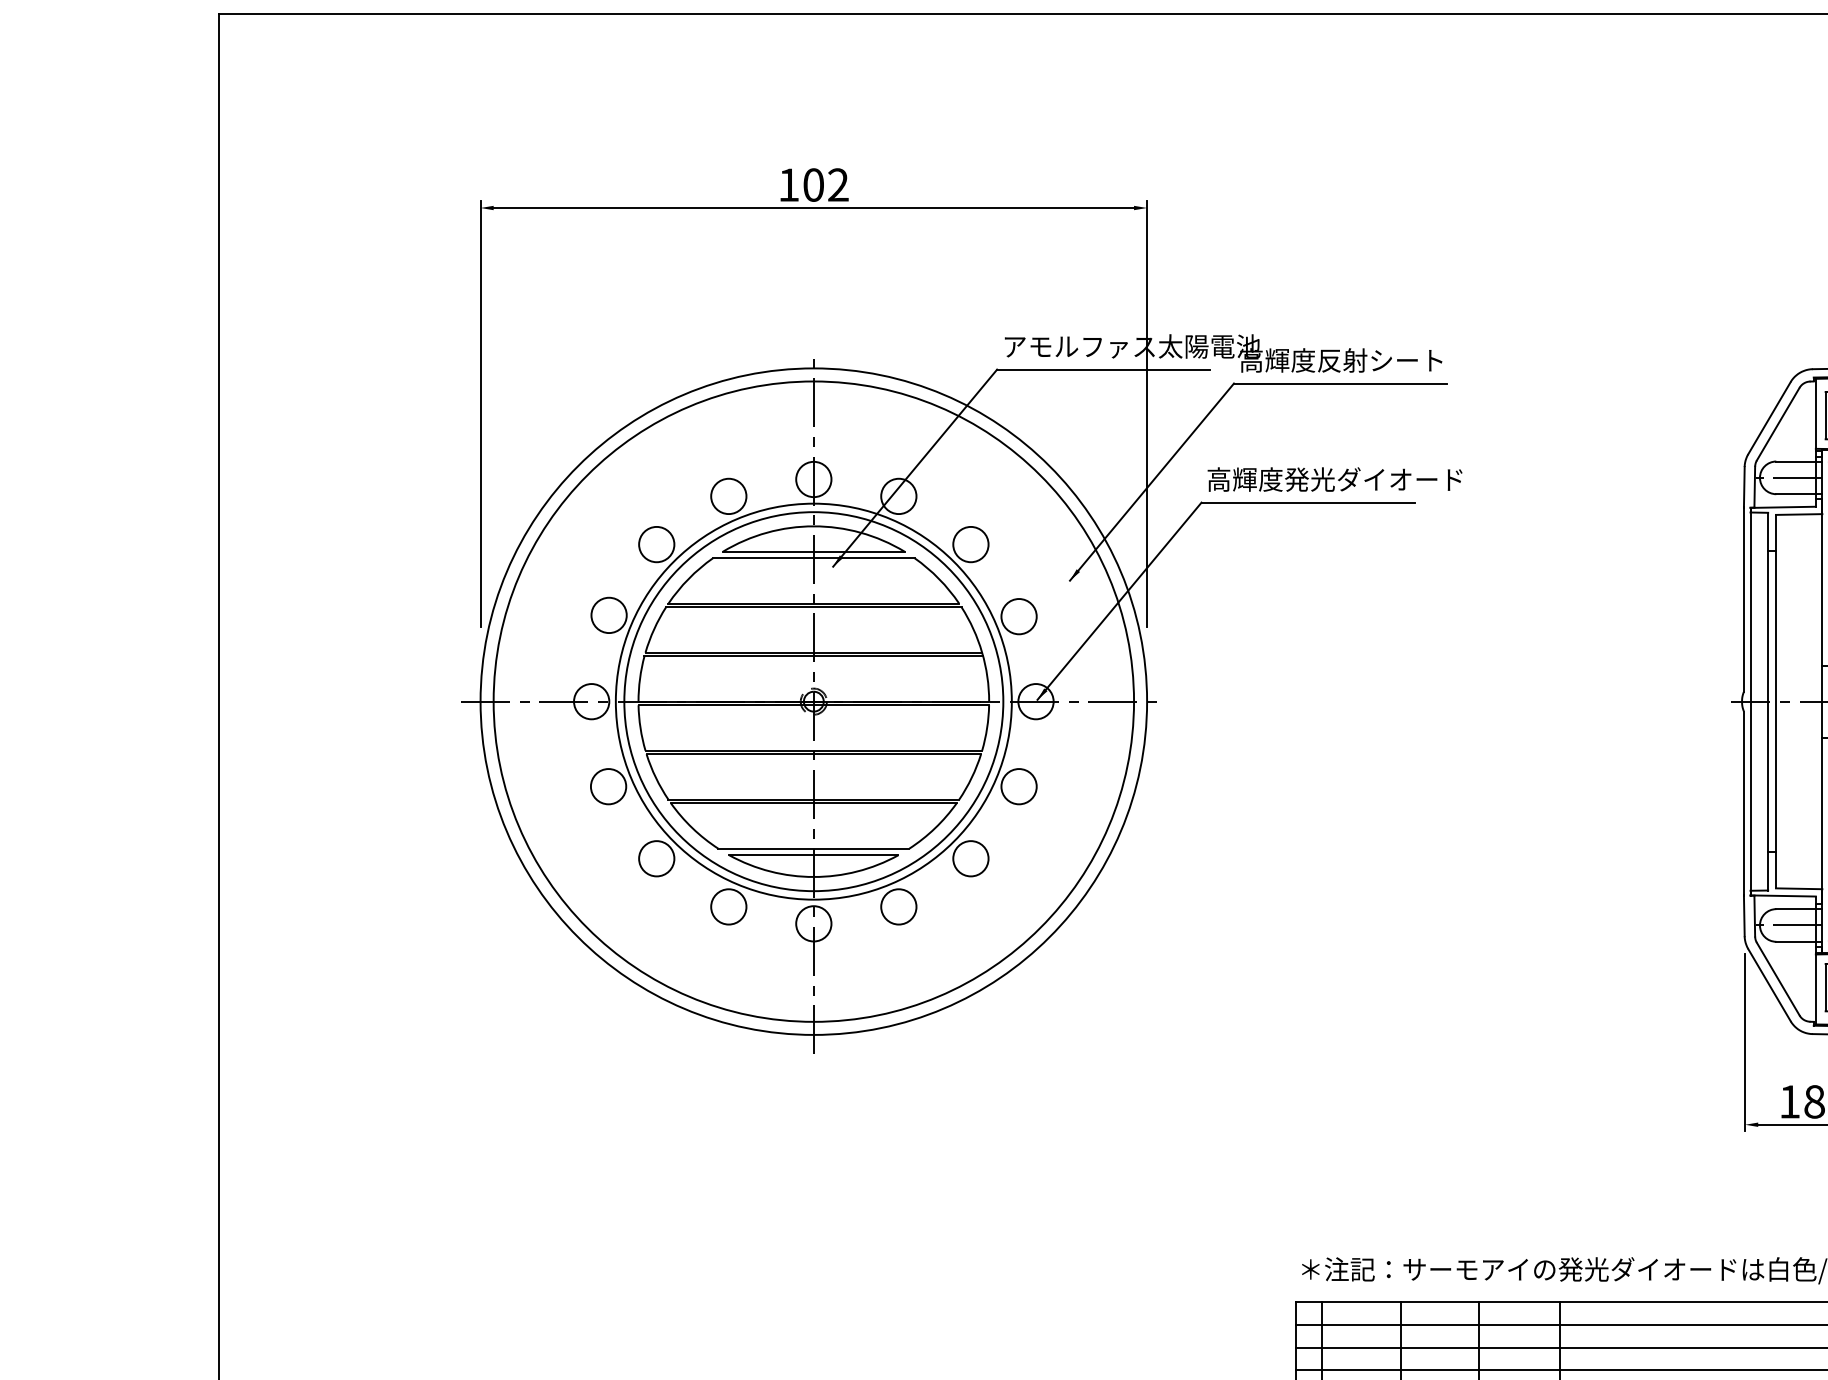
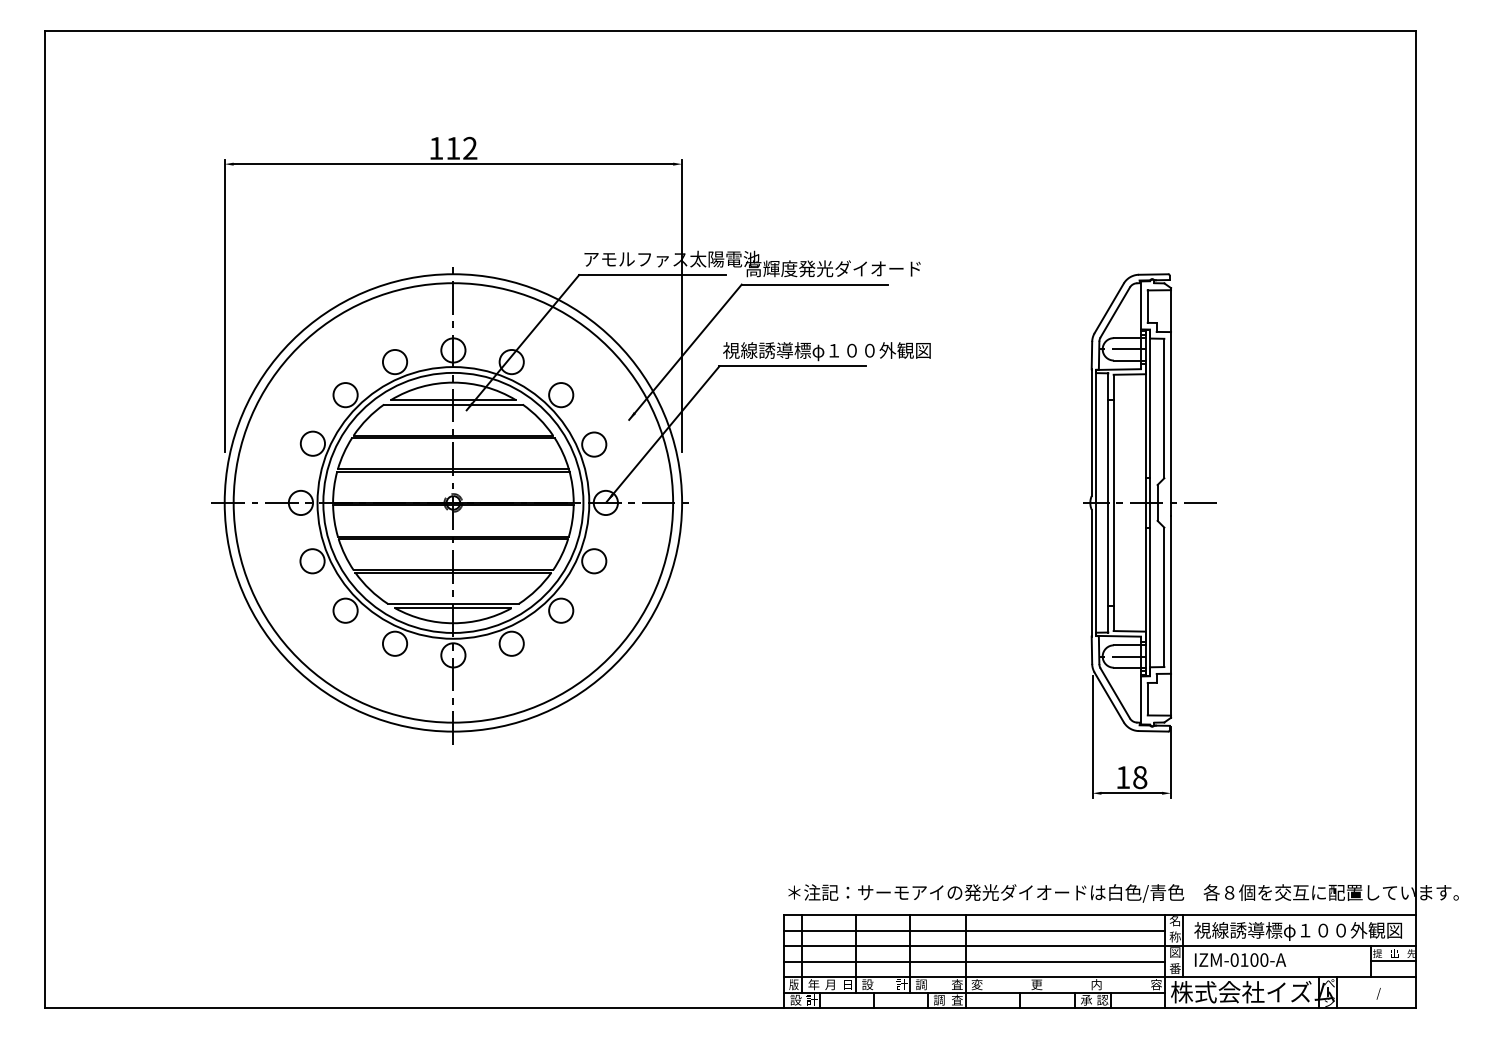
text: (813, 183) -> (453, 147), 102 -> 112
text: (1405, 360) -> (859, 268), 高輝度反射シート -> 高輝度発光ダイオード
text: (1357, 480) -> (826, 351), 高輝度発光ダイオード -> 視線誘導標φ１００外観図

